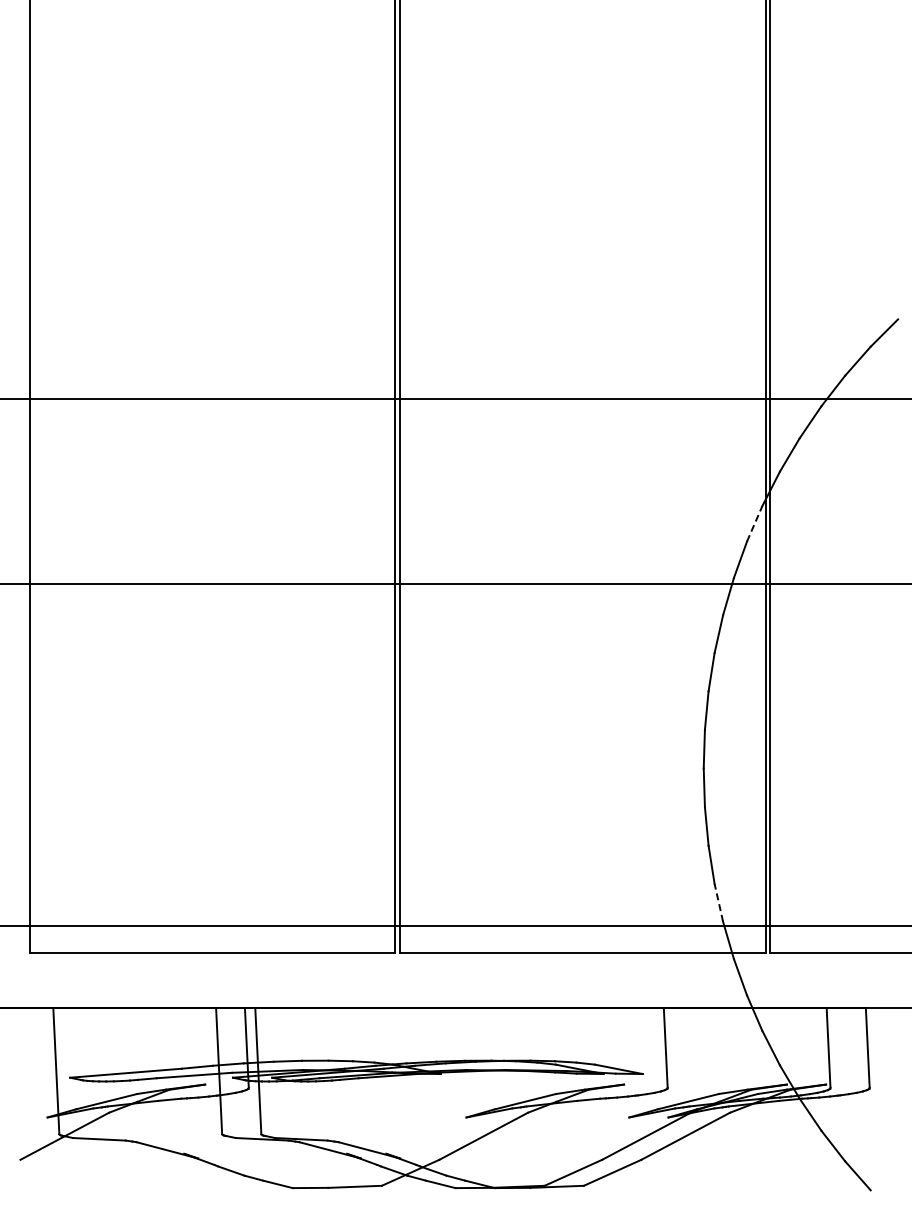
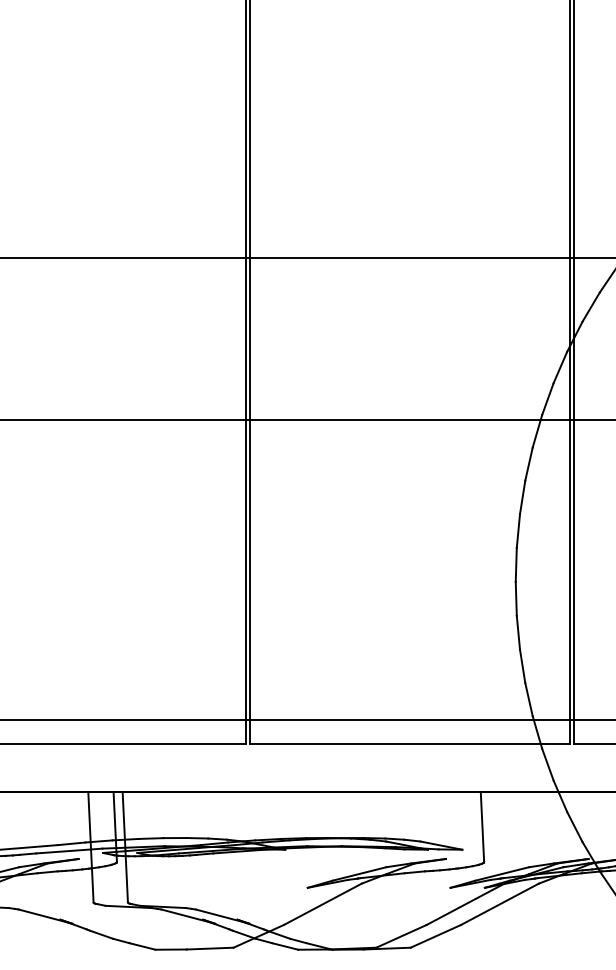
line: (754, 523) -> (560, 367), dashed -> solid
line: (718, 902) -> (528, 699), dashed -> solid

